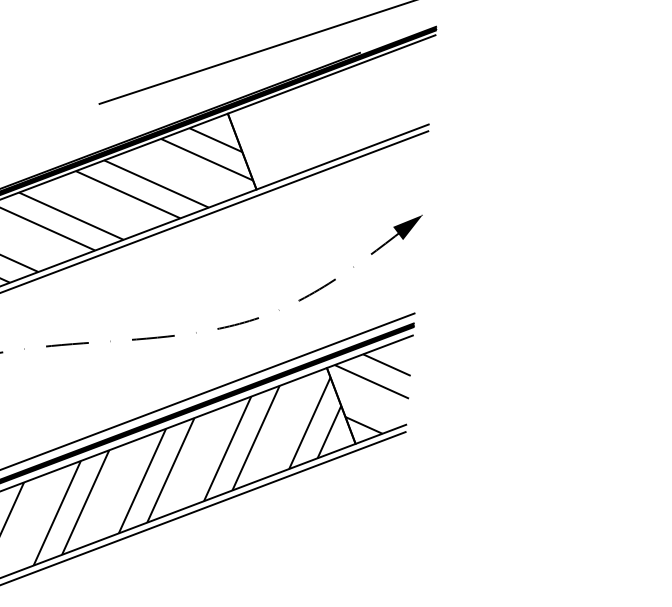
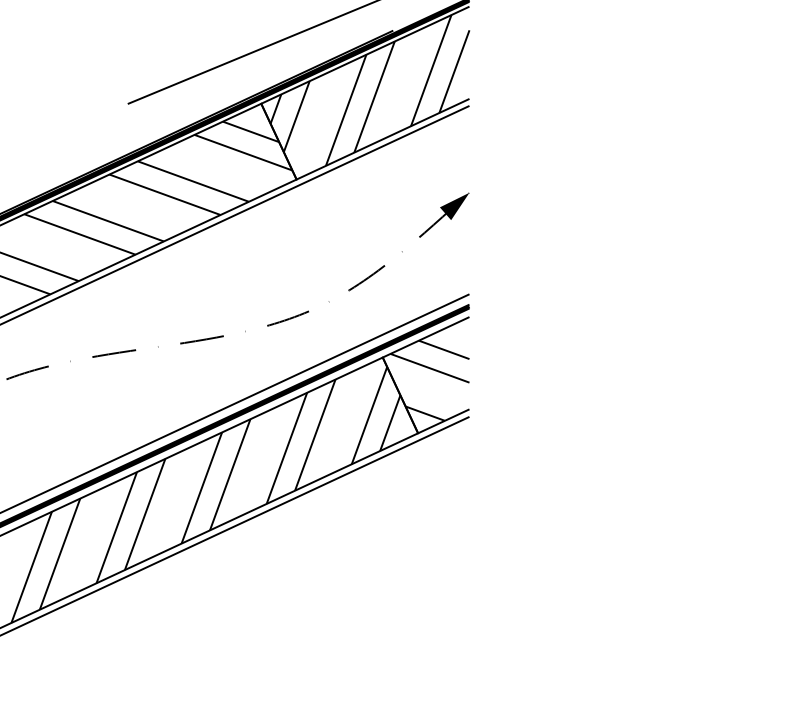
hatch: (333, 108) -> (369, 90), added

